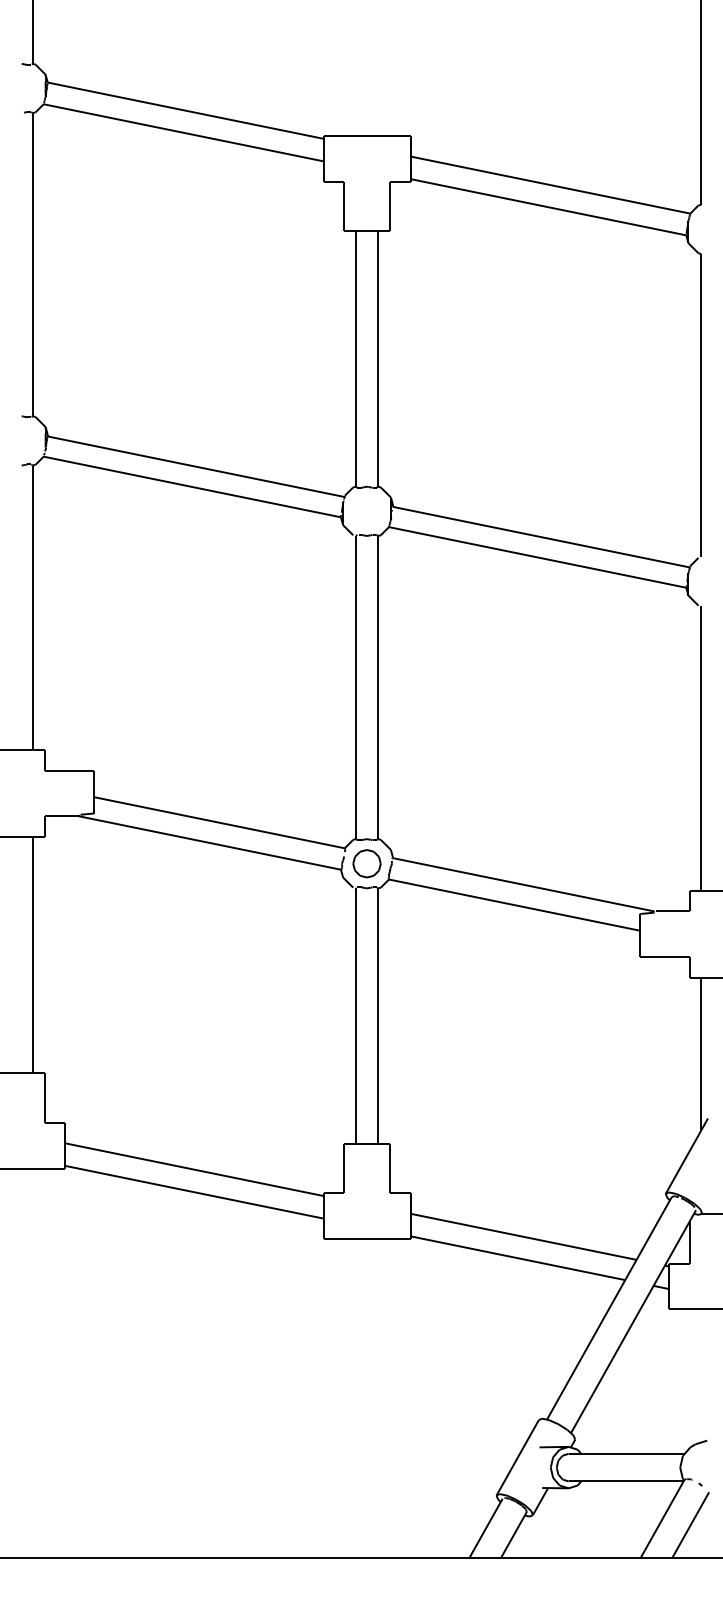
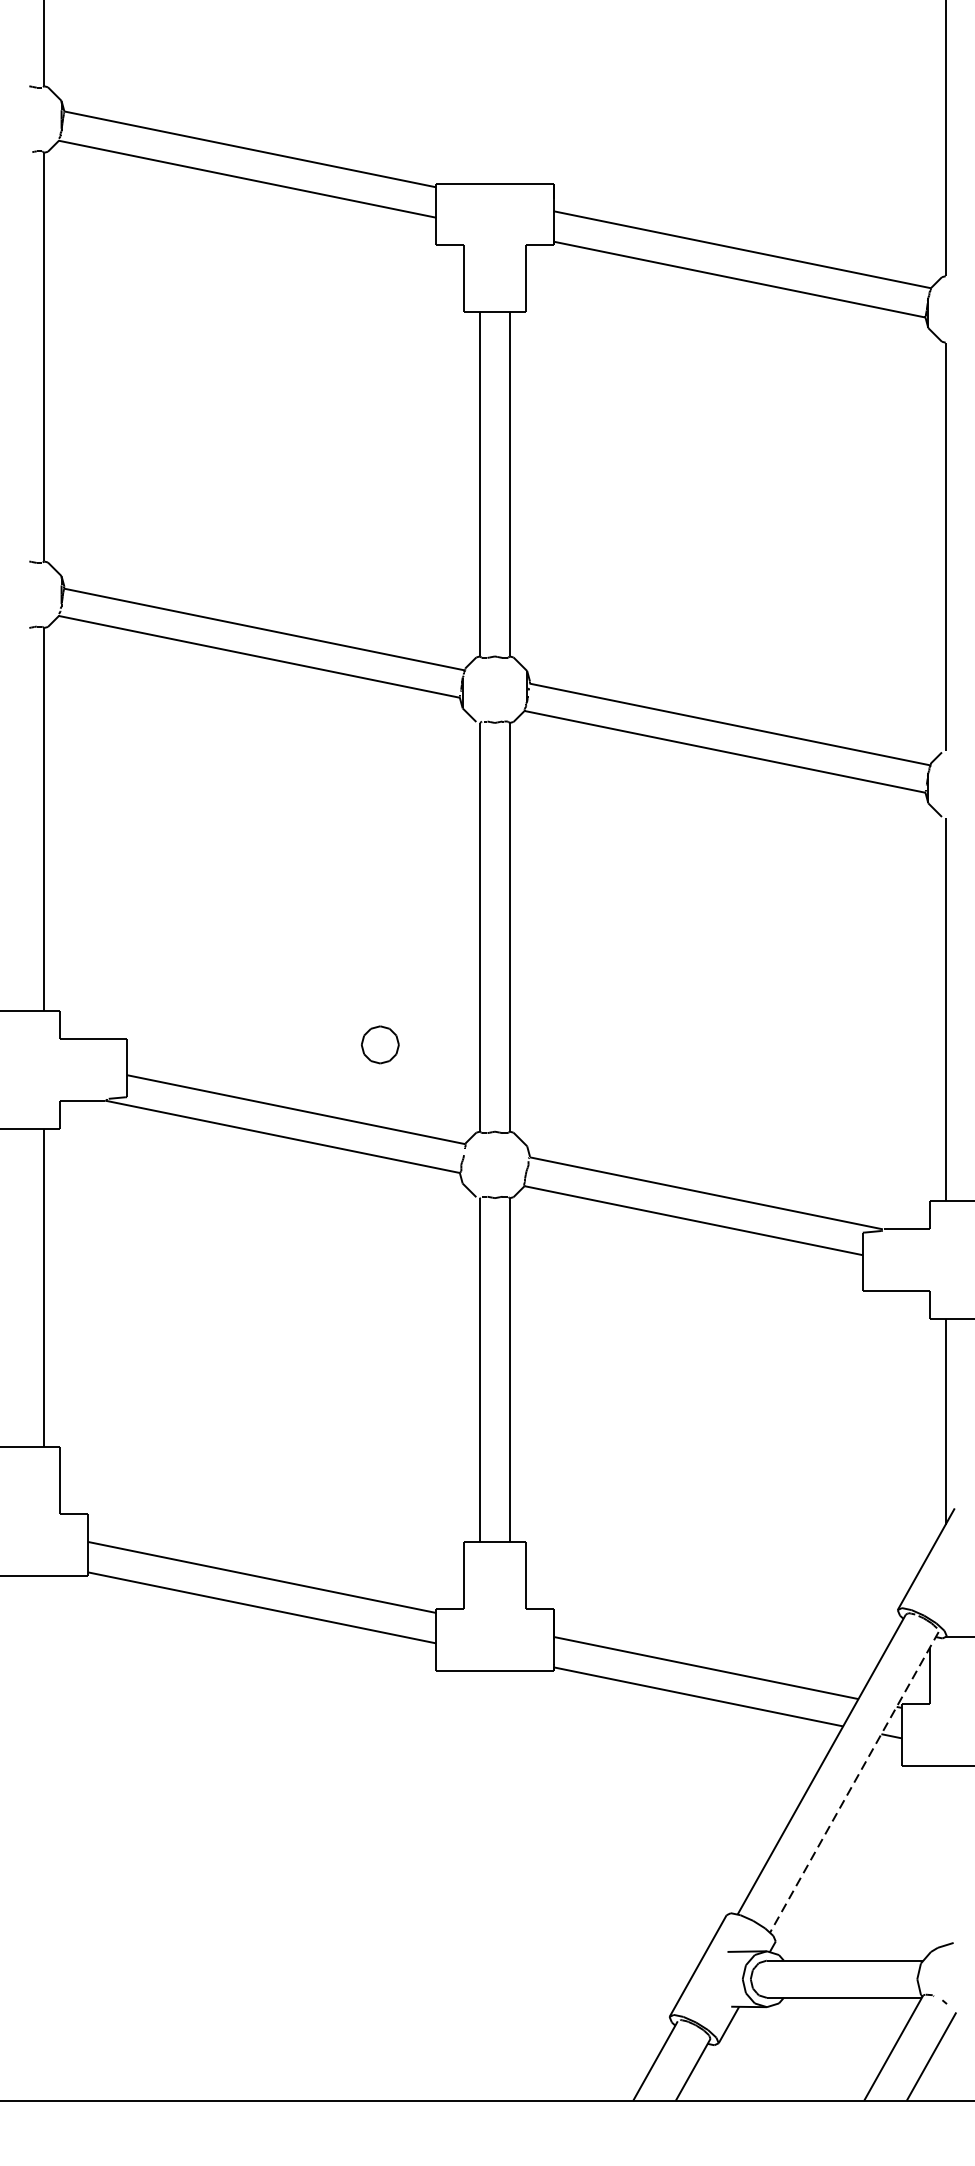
part: (366, 863) -> (379, 1044), moved
line: (633, 1321) -> (854, 1782), solid -> dashed

